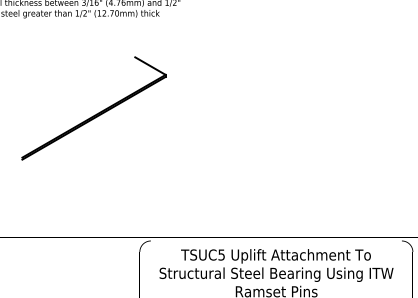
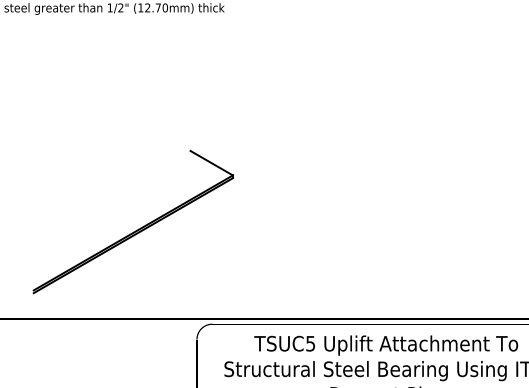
part: (93, 108) -> (132, 222), moved

